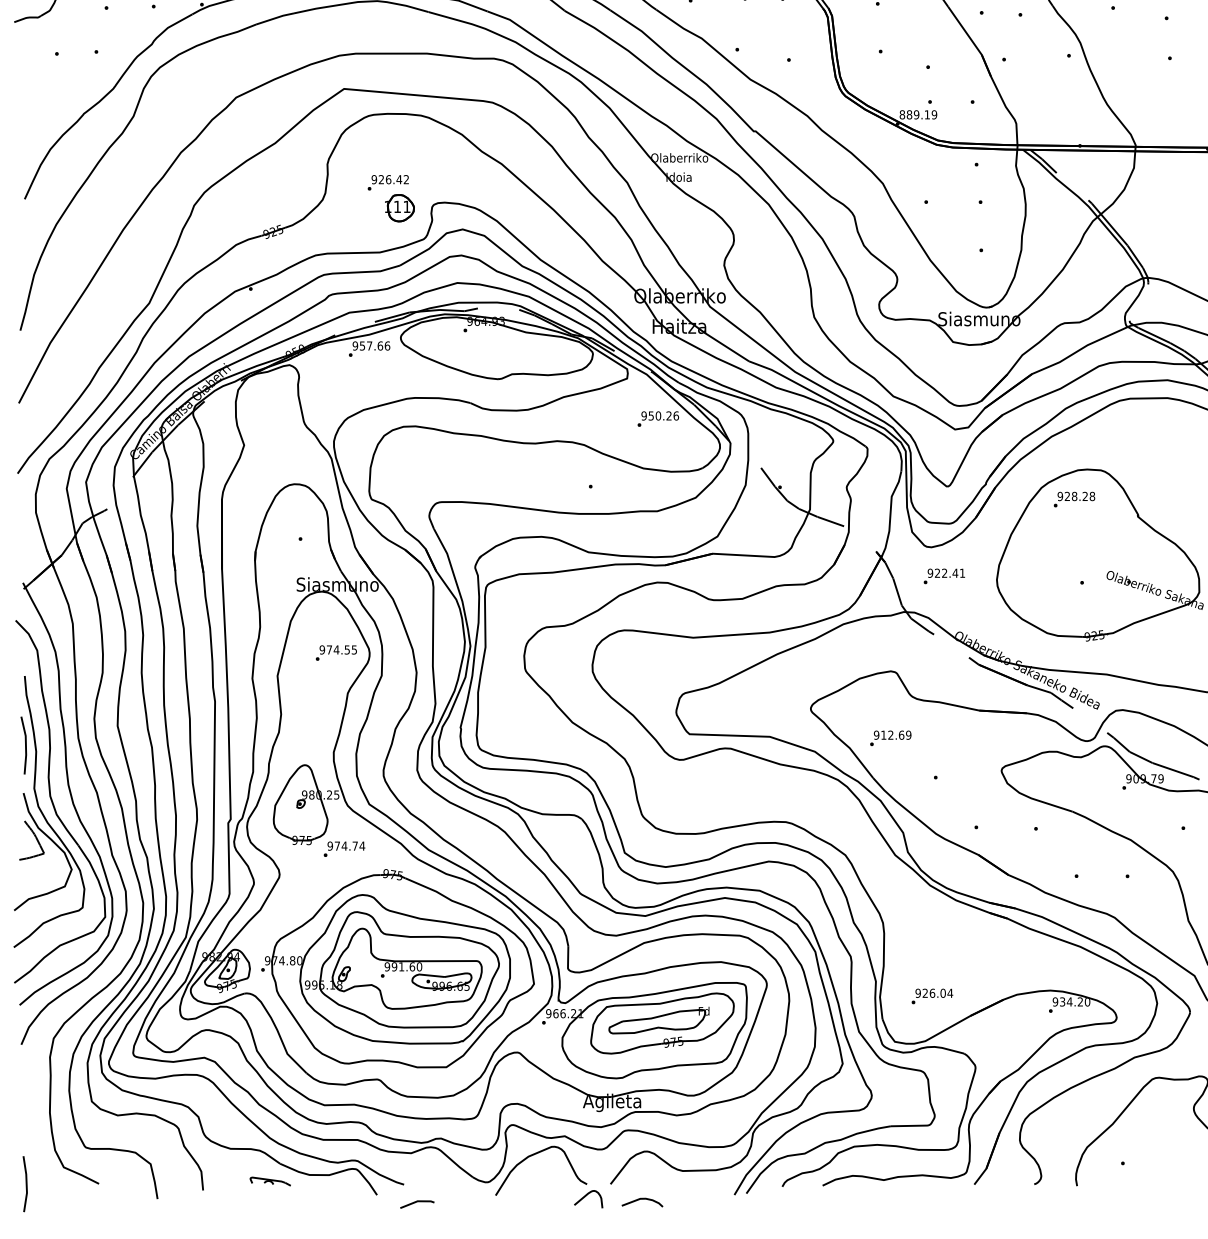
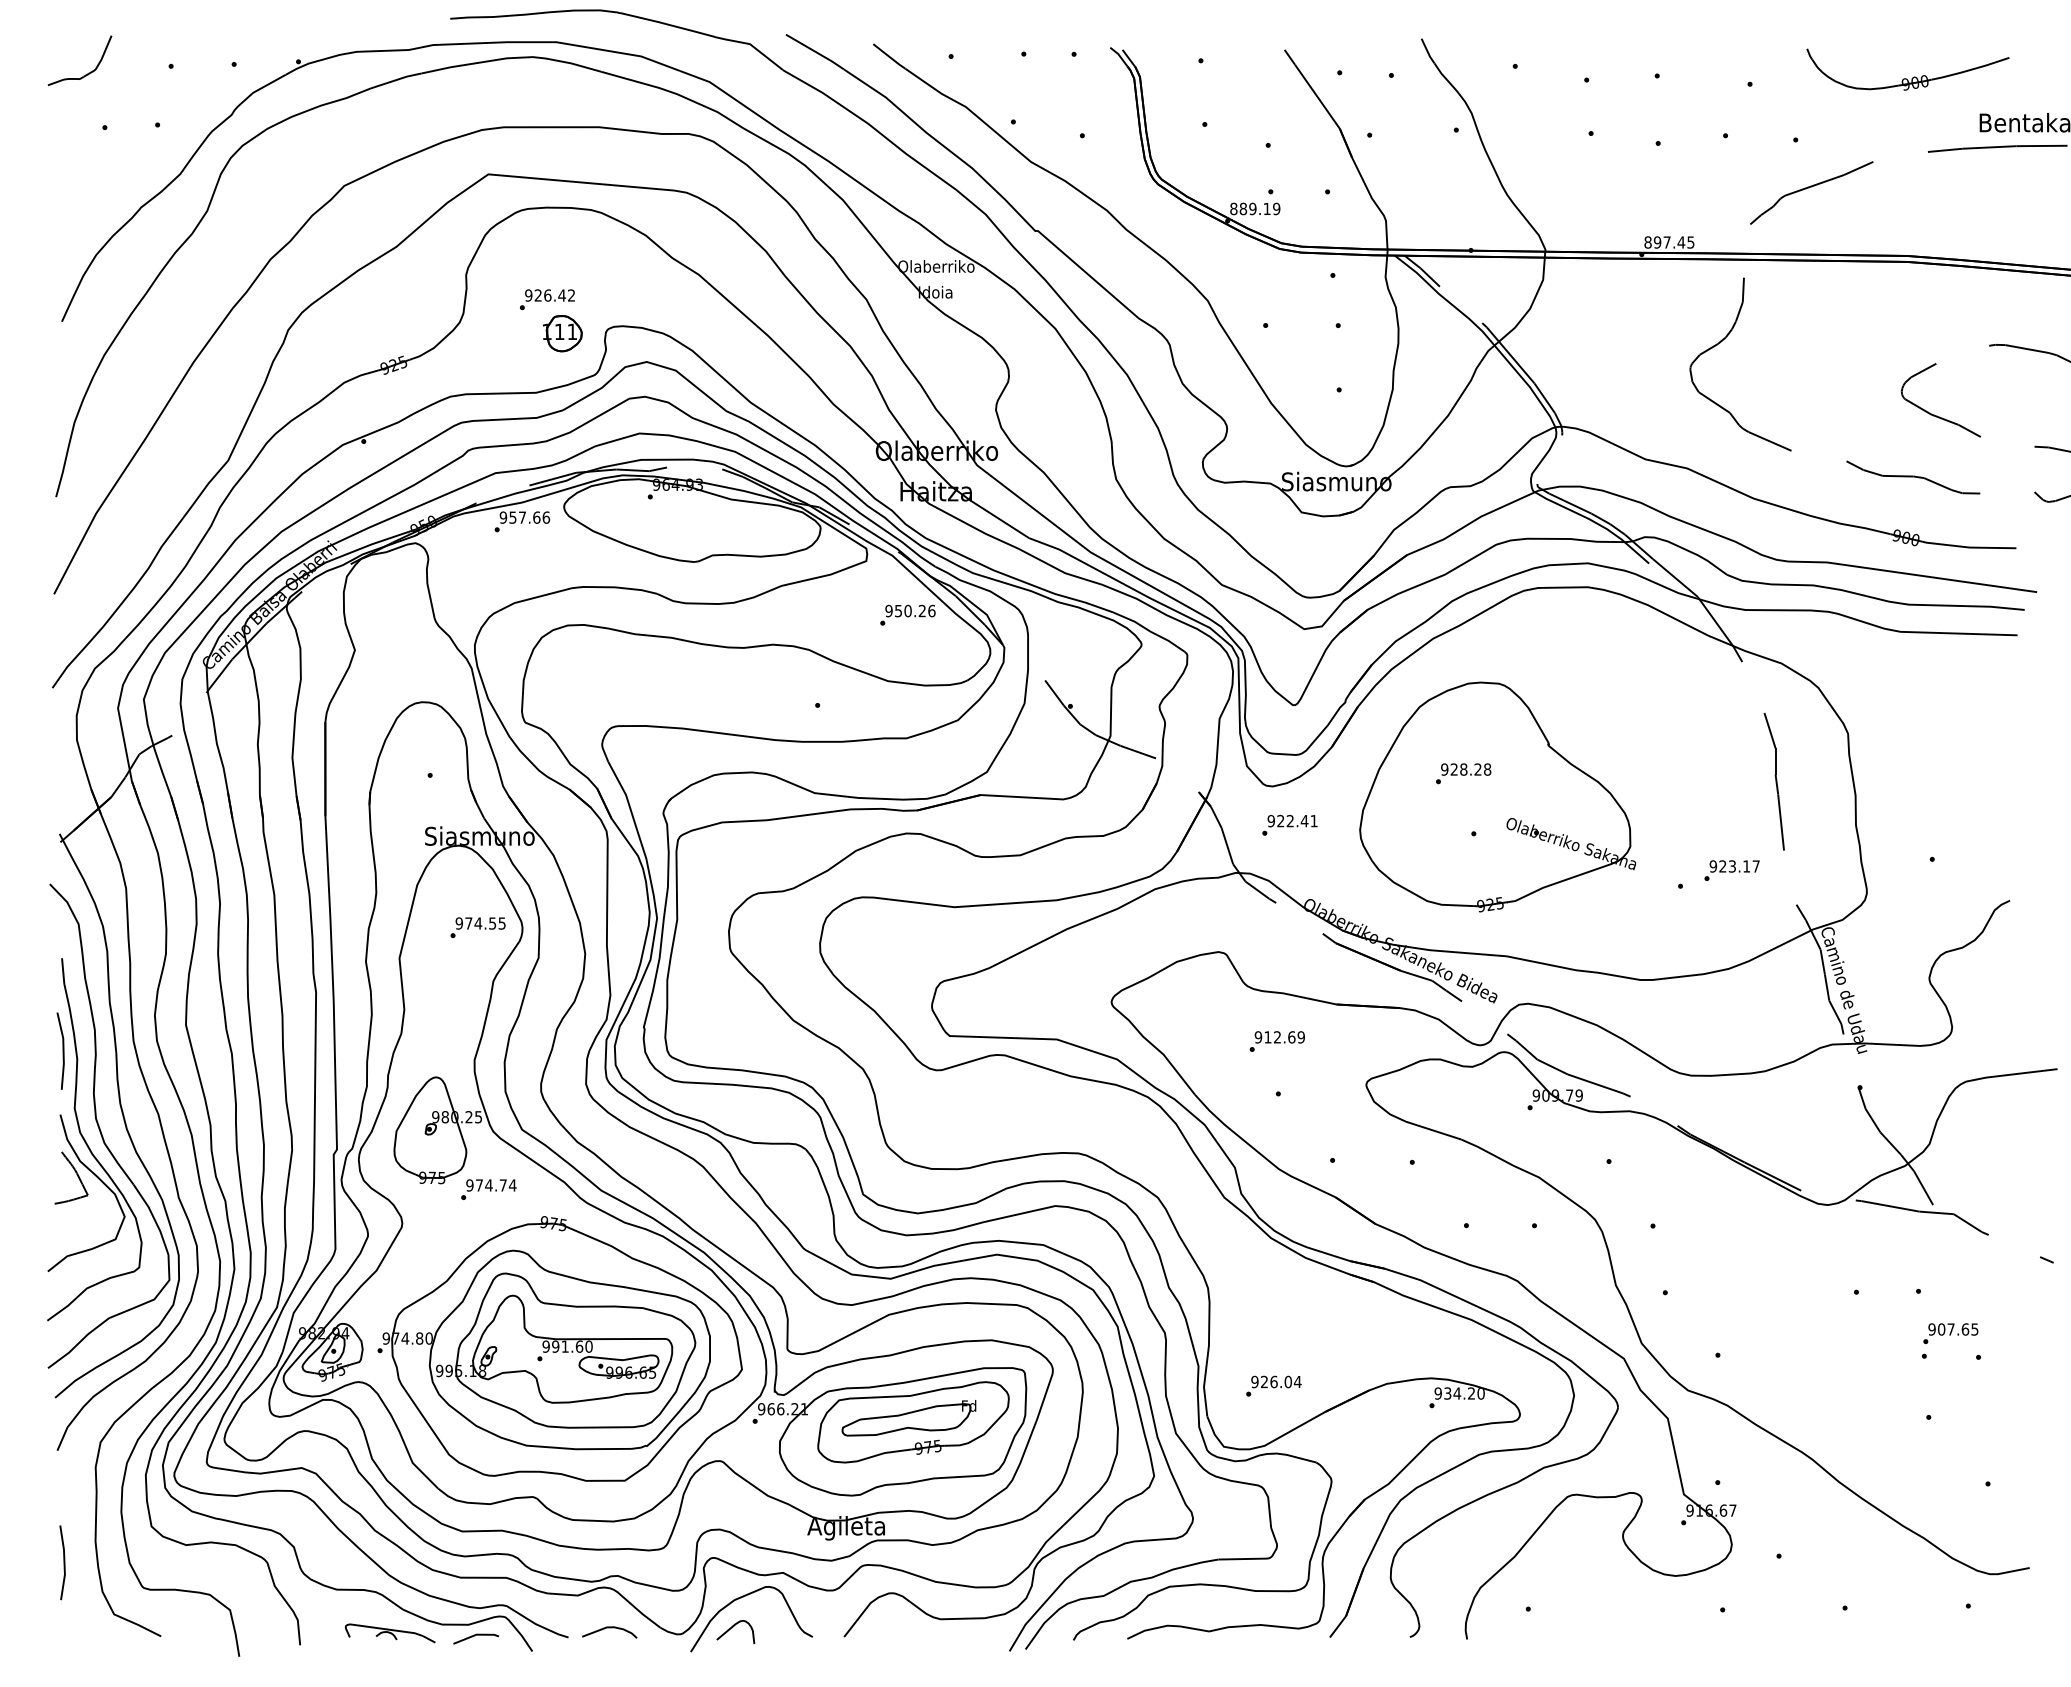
text: (1074, 499) -> (1463, 773), moved
text: (890, 738) -> (1276, 1041), moved
part: (270, 1181) -> (389, 1633), size x1.67
line: (25, 1183) -> (63, 1562), moved
curve: (586, 1196) -> (732, 1628), moved
curve: (642, 1199) -> (609, 1628), moved
line: (416, 1202) -> (475, 1636), moved

